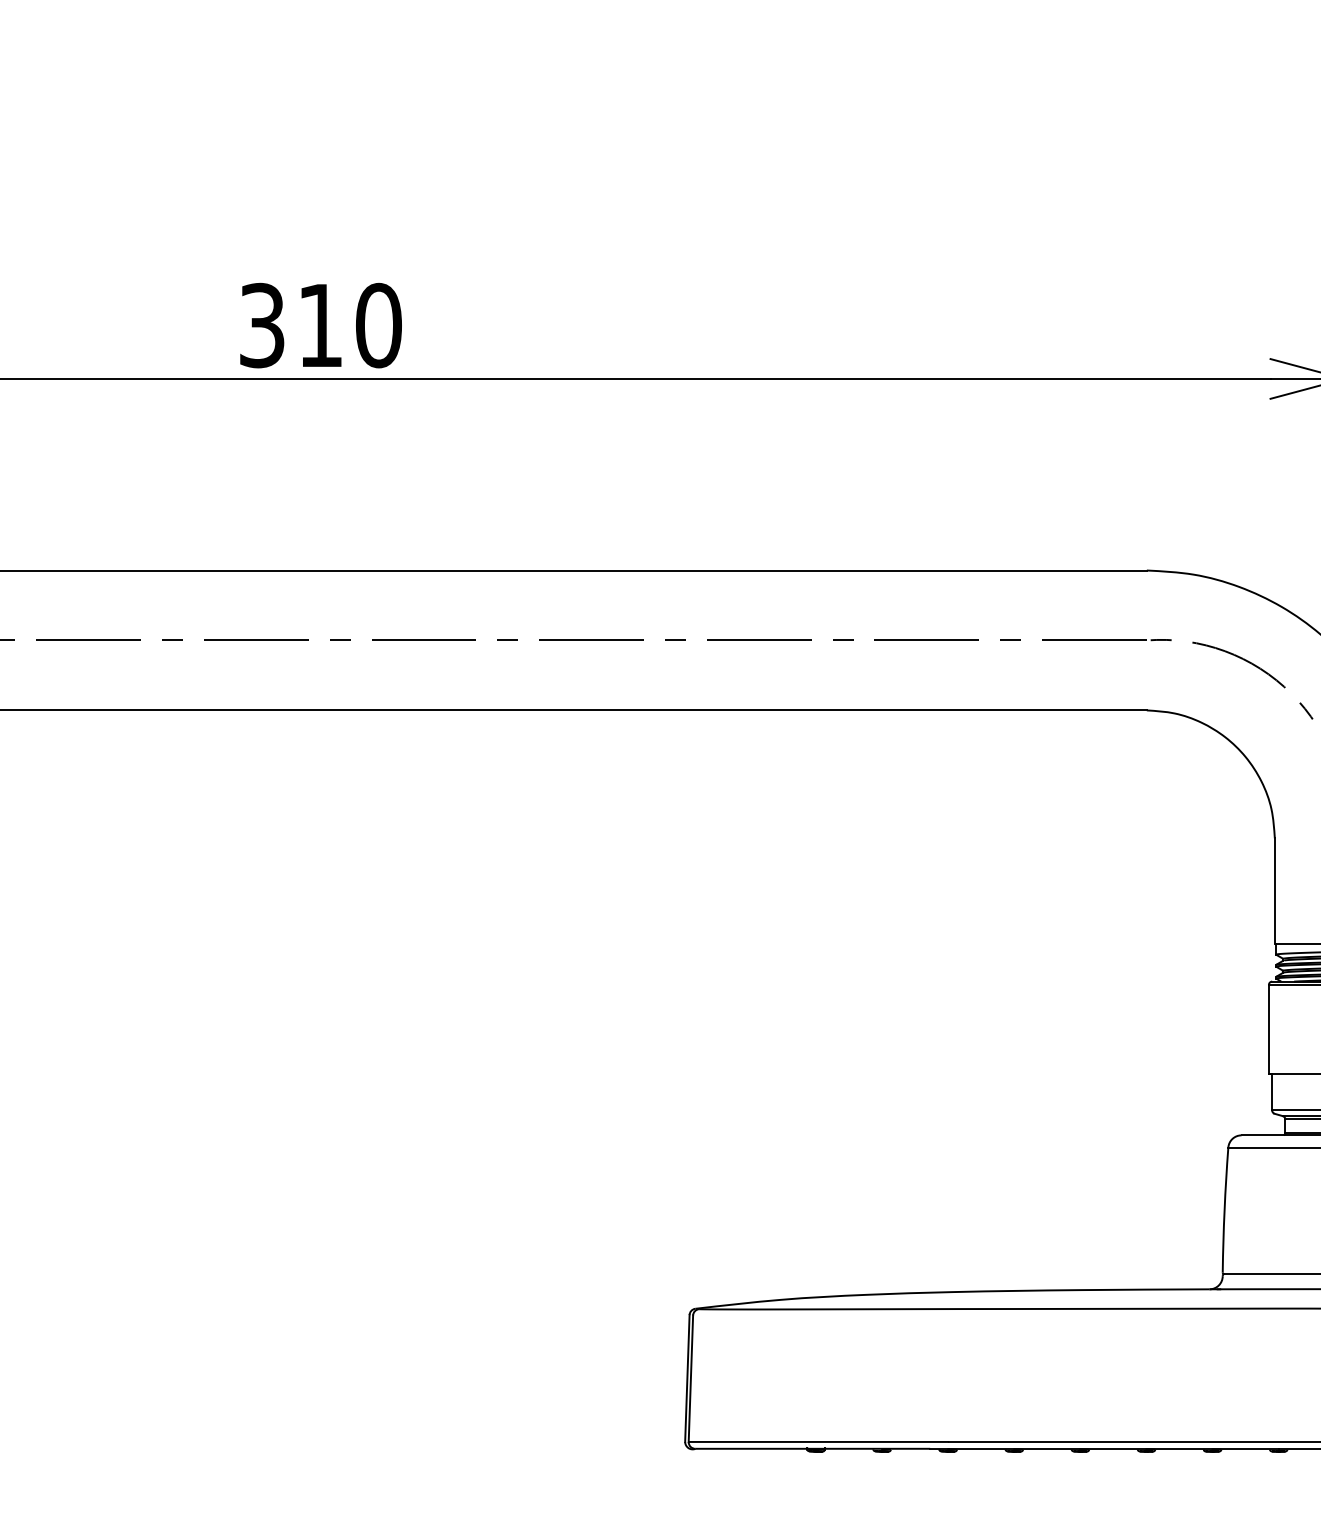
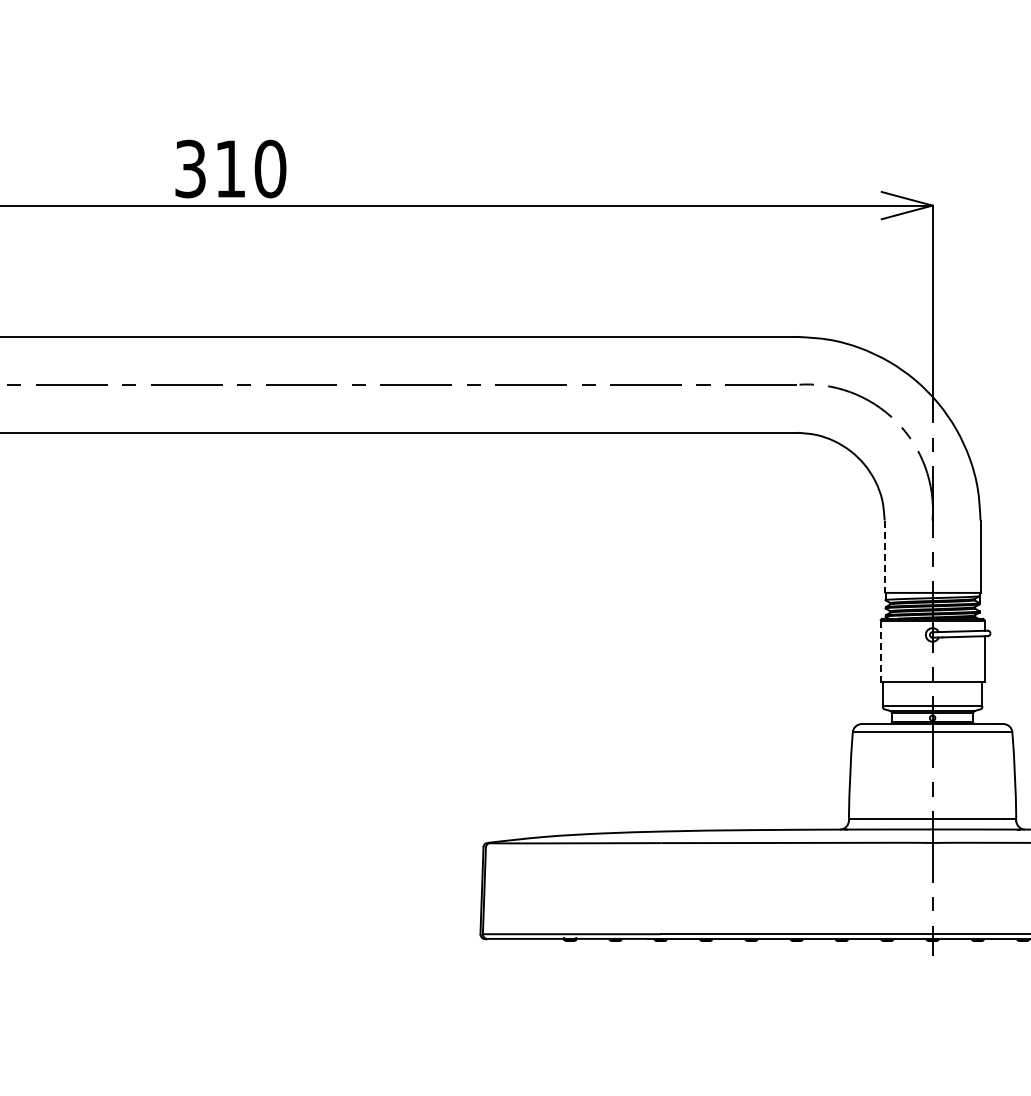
line: (1274, 892) -> (884, 557), solid -> dashed
line: (1268, 1029) -> (880, 651), solid -> dashed

